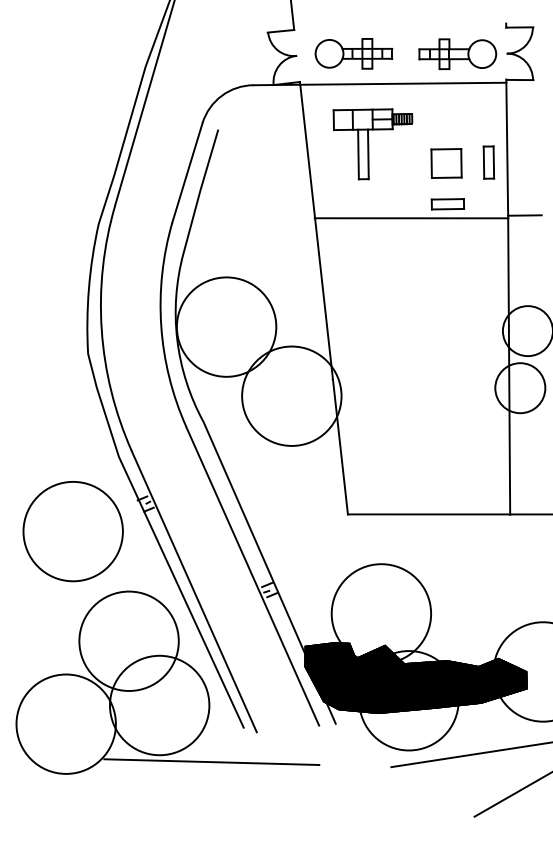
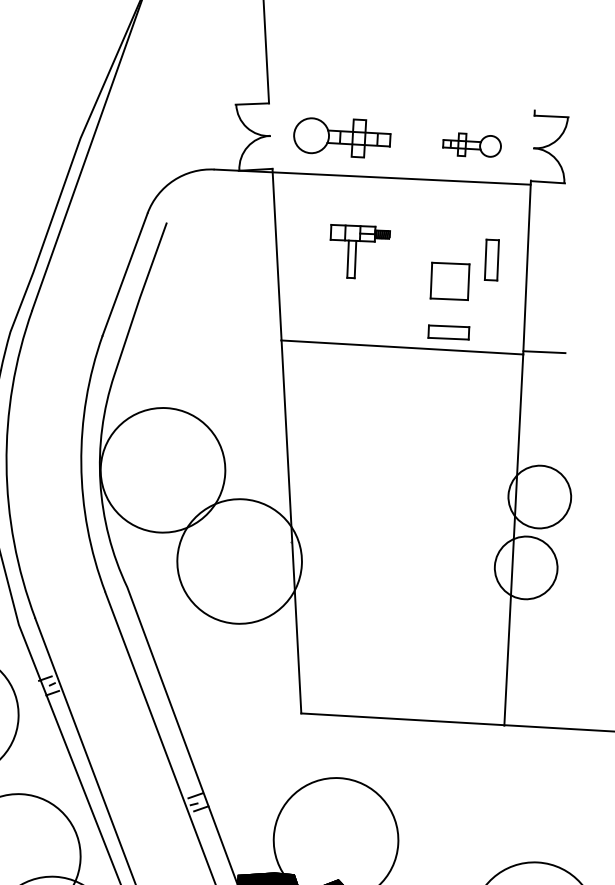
part: (457, 53) -> (471, 144), size x0.6
part: (372, 144) -> (358, 252), size x0.6
part: (488, 162) -> (491, 259), moved

